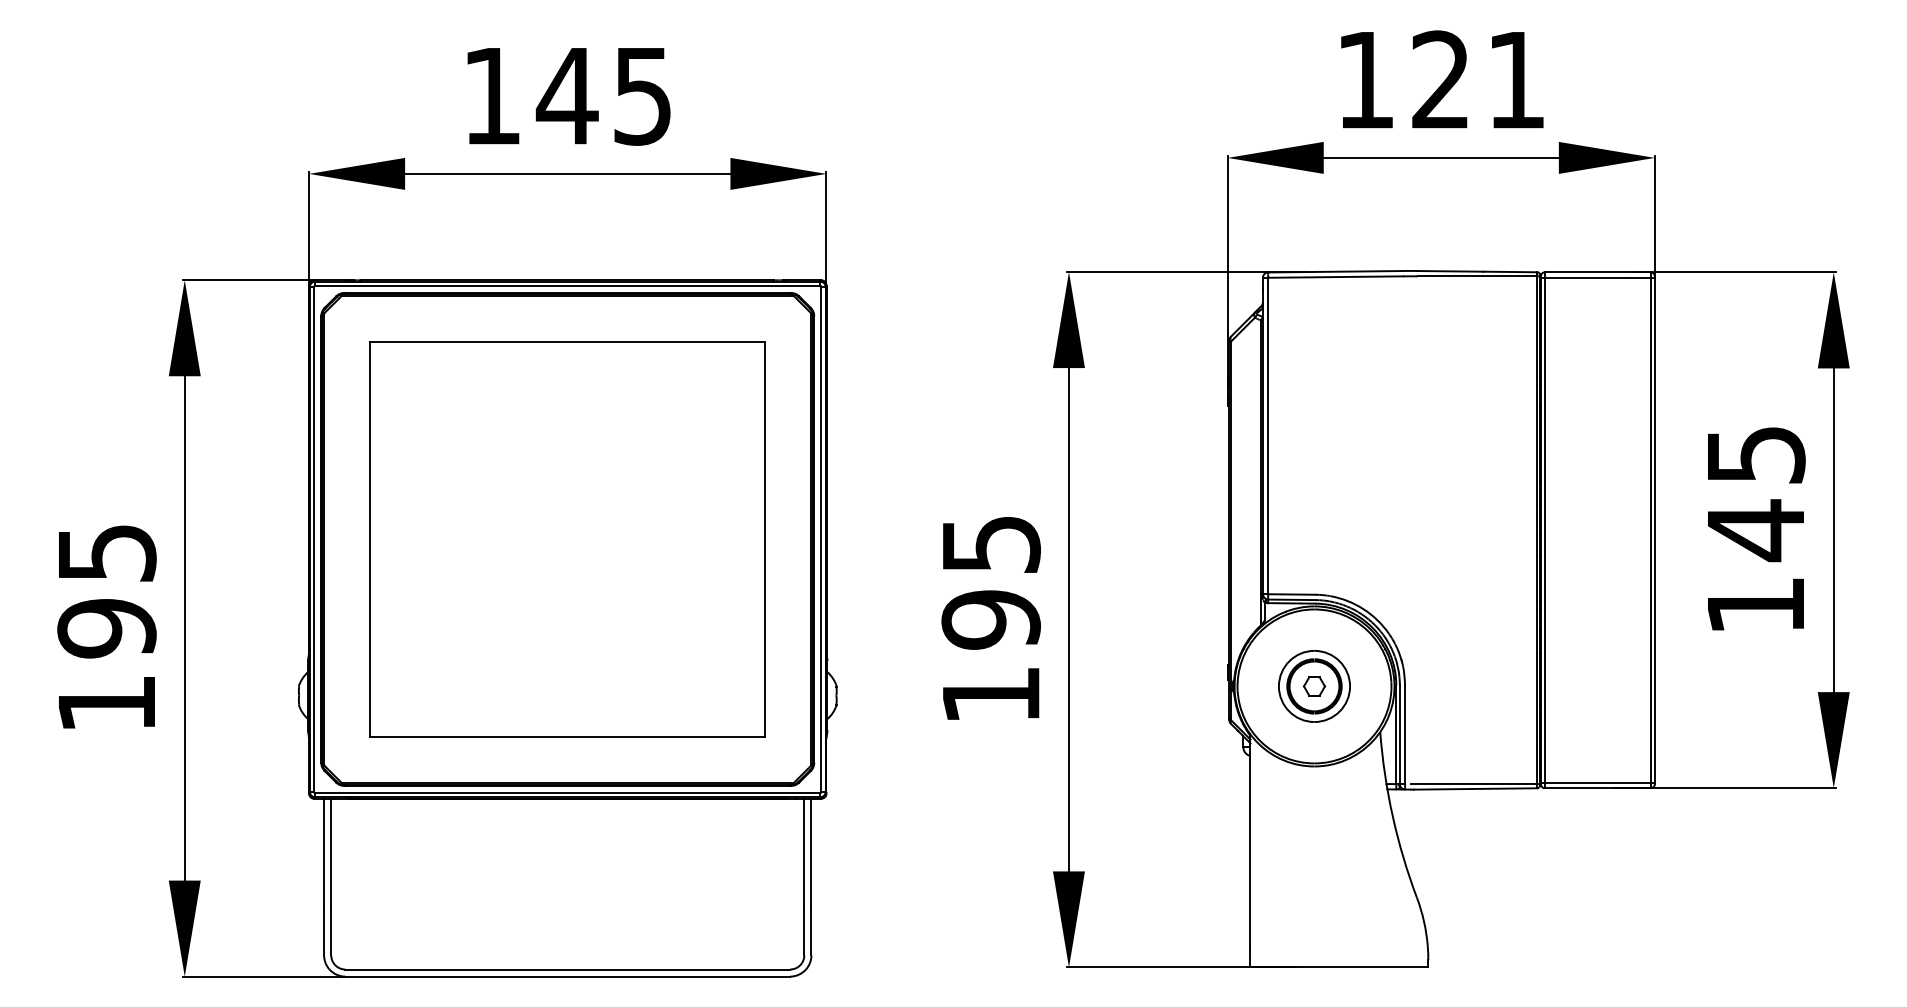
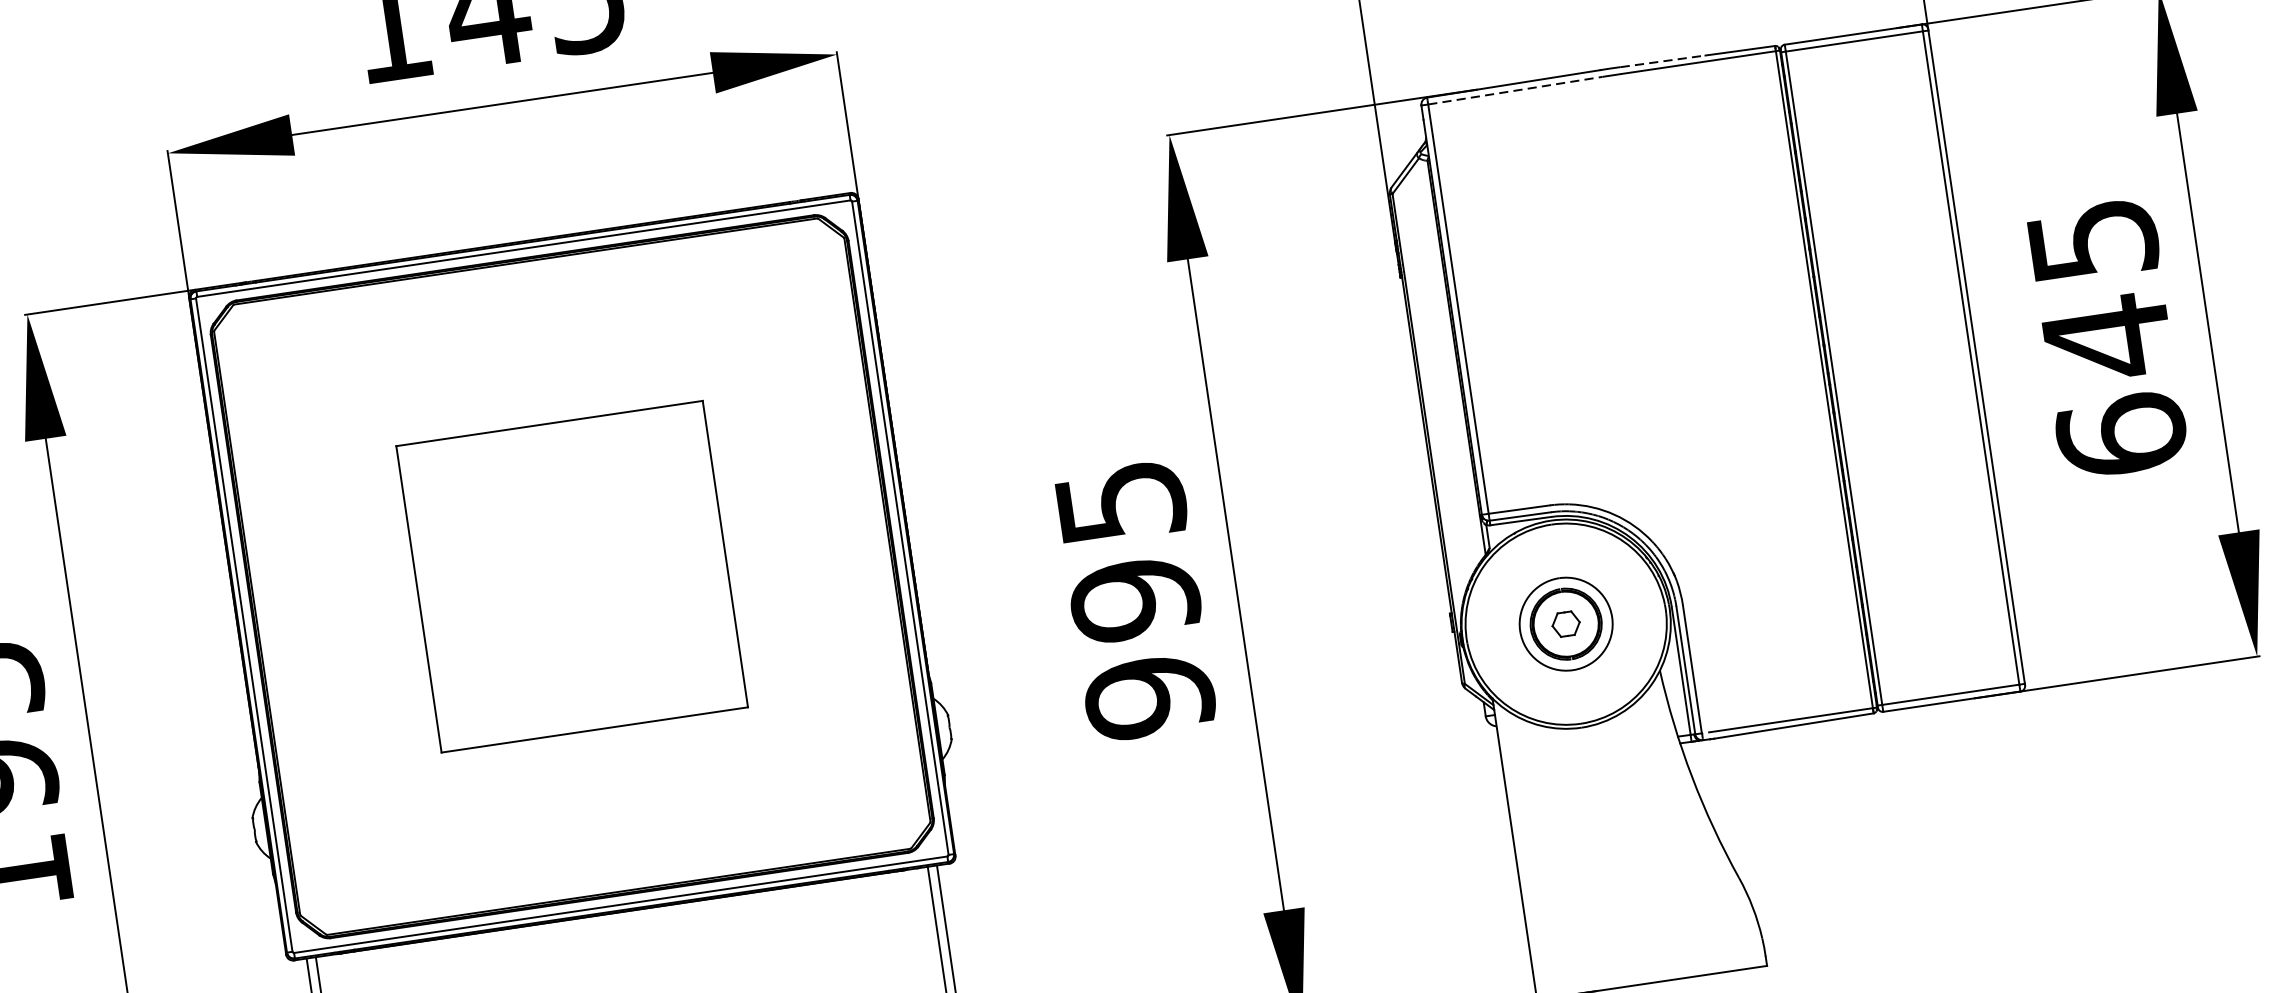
line: (1450, 271) -> (1662, 61), solid -> dashed
line: (1336, 277) -> (1516, 91), solid -> dashed
part: (567, 539) -> (571, 576), size x0.6
text: (1755, 604) -> (2120, 433), 145 -> 645
text: (990, 695) -> (1148, 697), 195 -> 995

